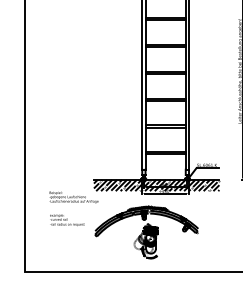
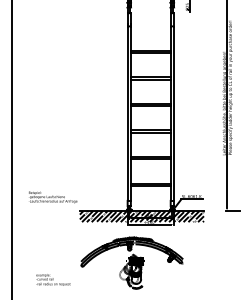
text: (74, 197) -> (53, 197), moved
text: (67, 219) -> (53, 279), moved

